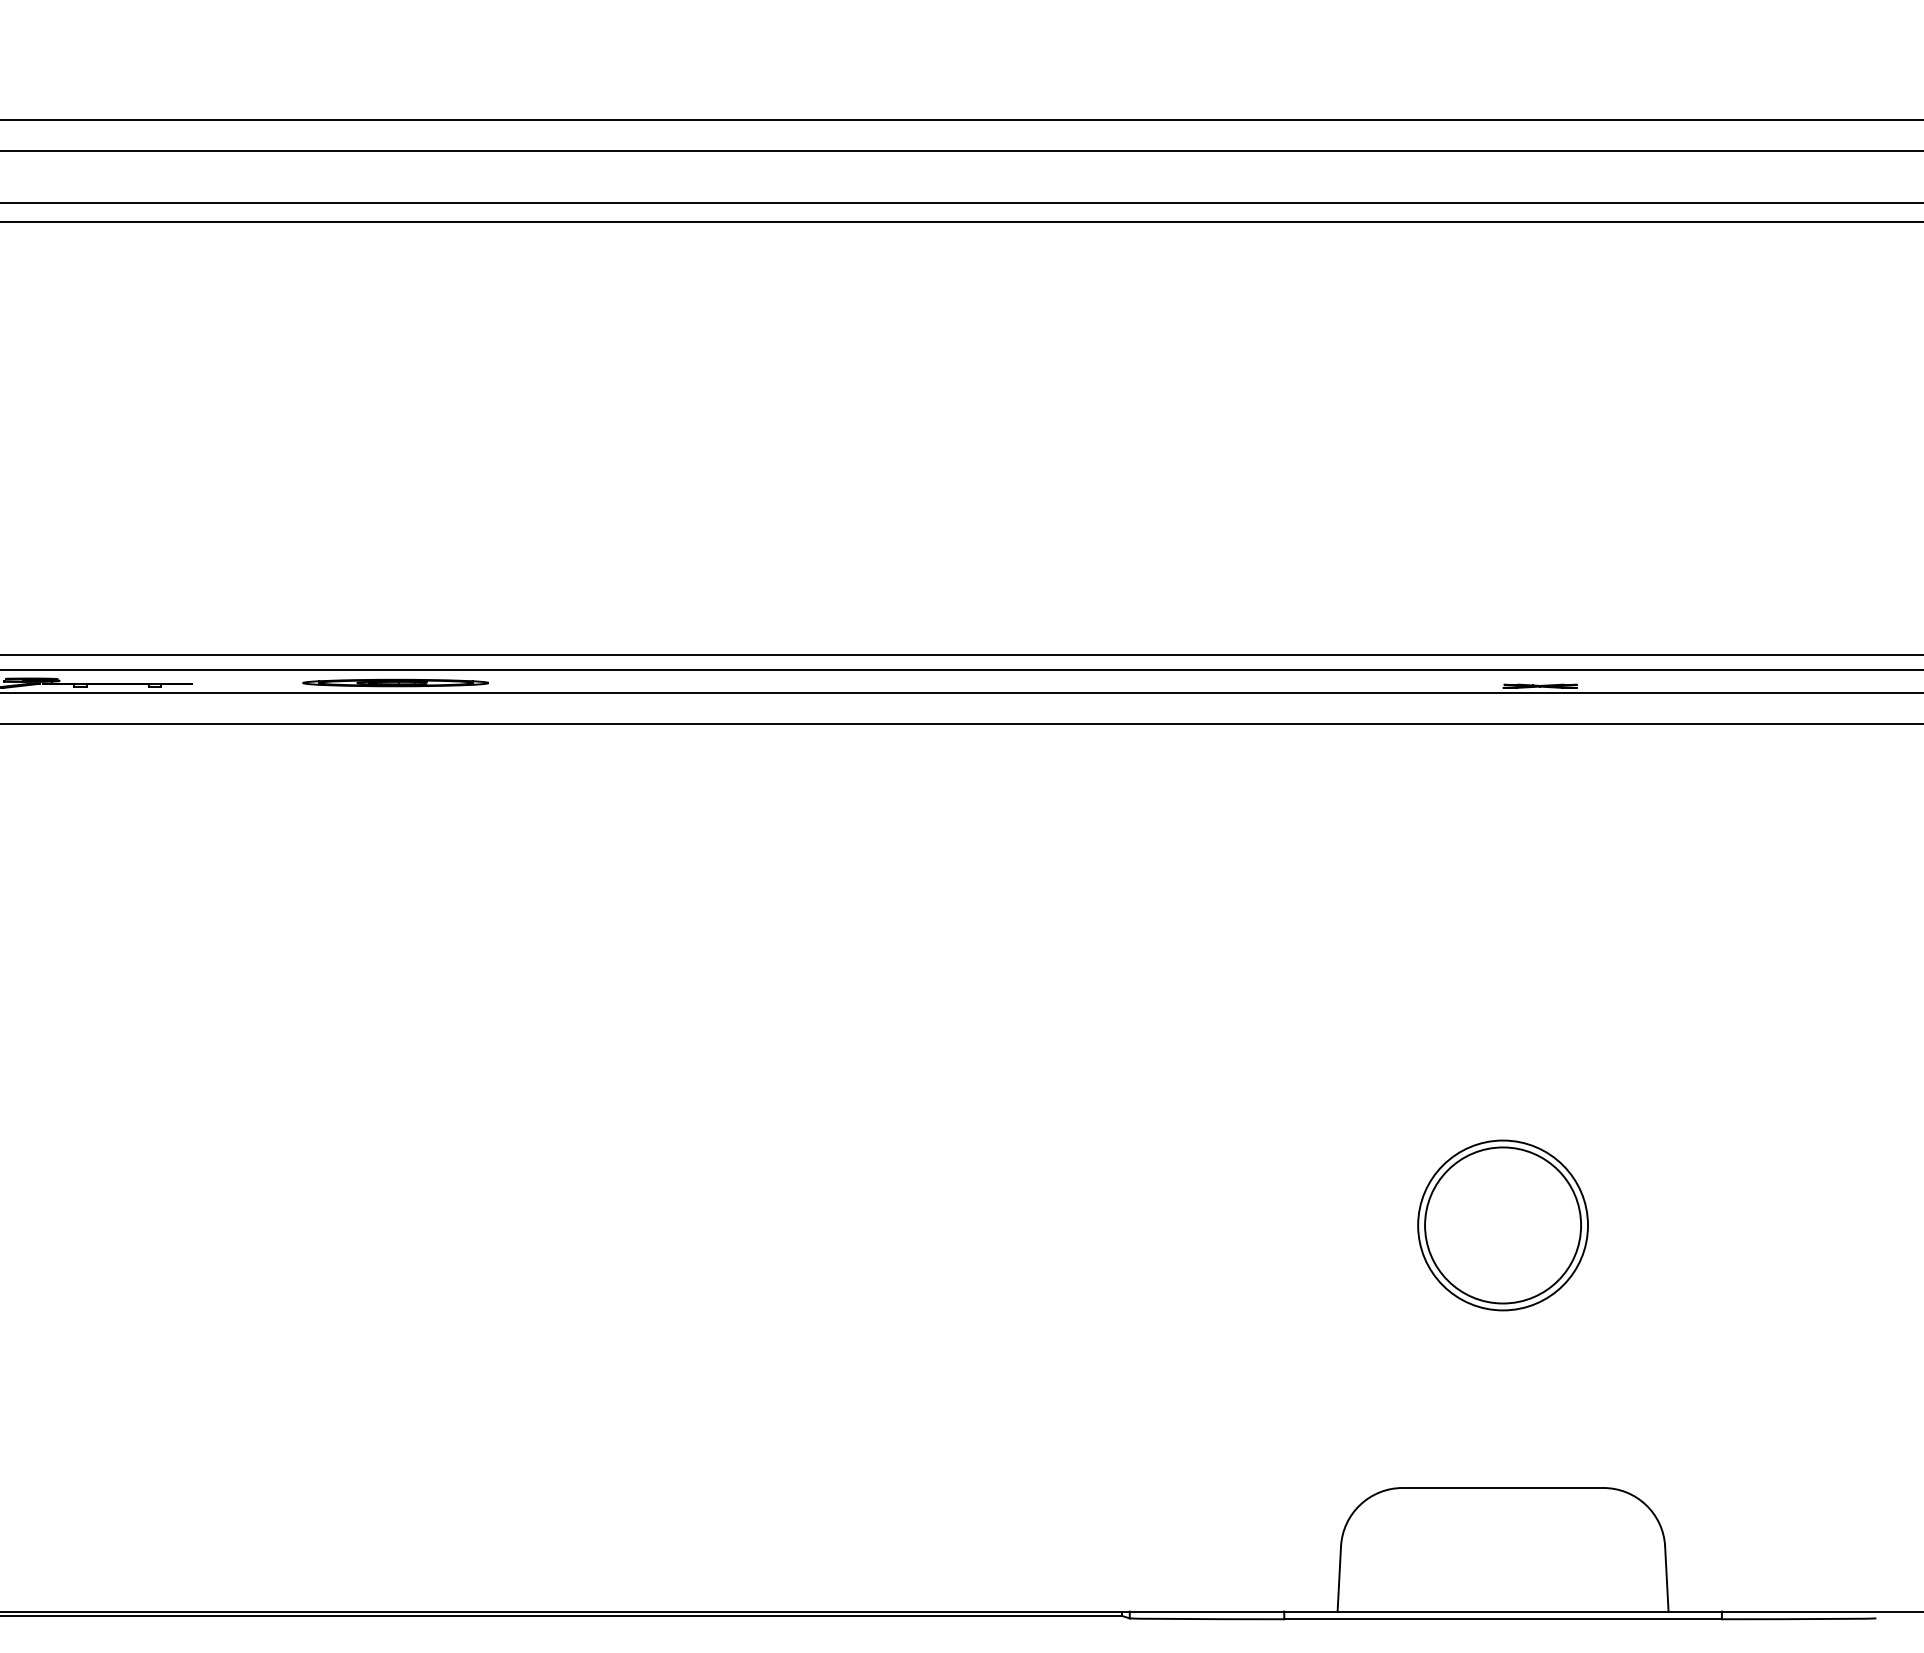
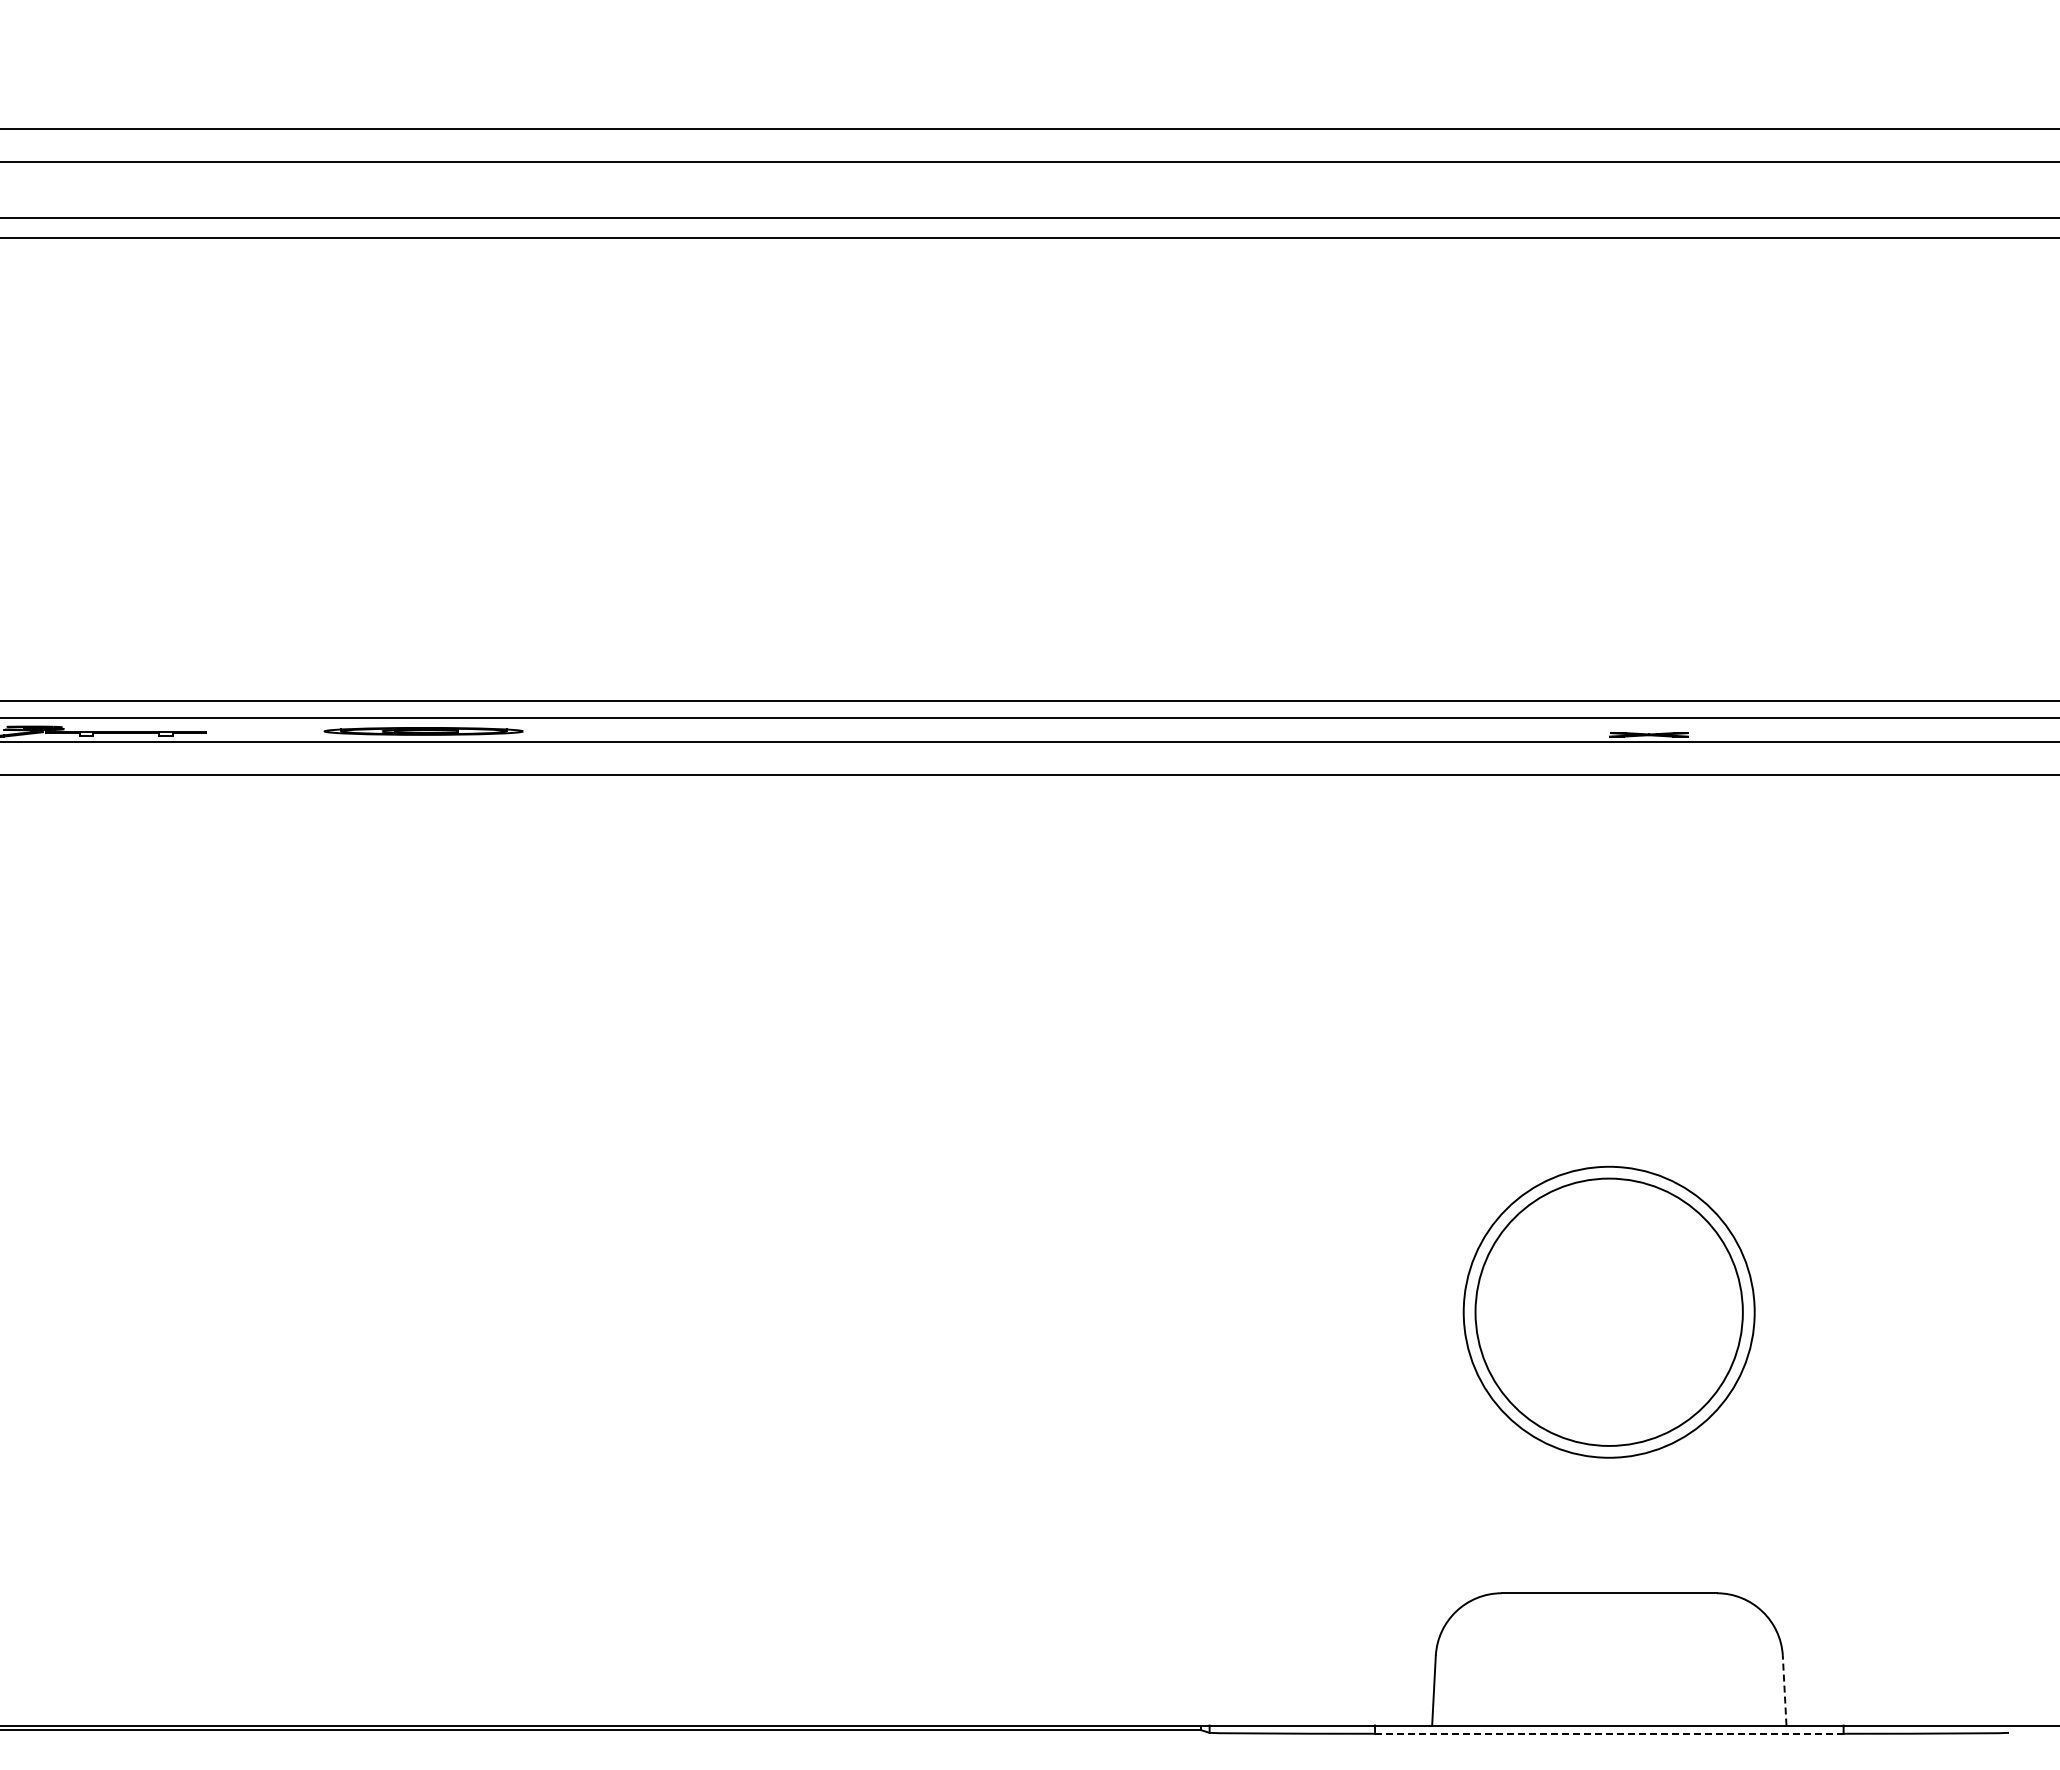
part: (1503, 1224) -> (1609, 1311), size x1.6
line: (1666, 1578) -> (1784, 1690), solid -> dashed
line: (1502, 1618) -> (1608, 1733), solid -> dashed

